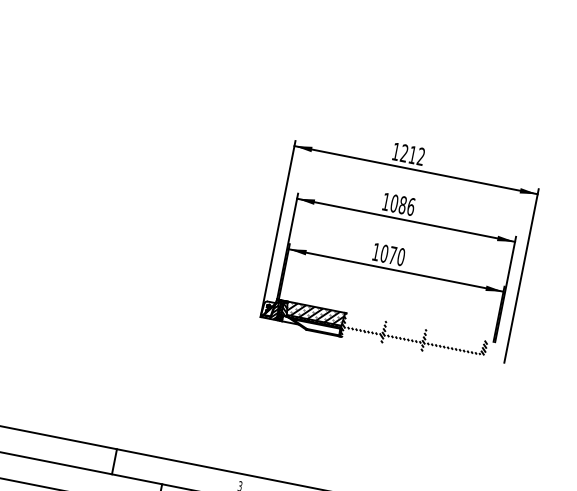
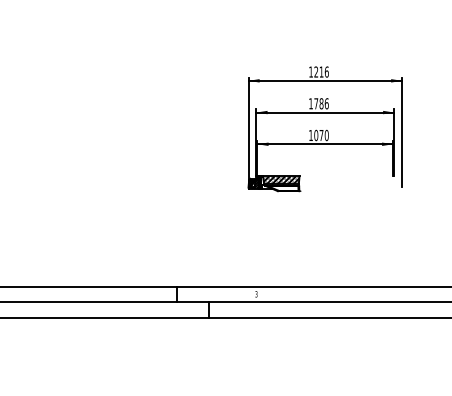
text: (420, 155) -> (326, 71), 1212 -> 1216
text: (394, 203) -> (316, 103), 1086 -> 1786
hatch: (382, 332) -> (324, 183), removed

